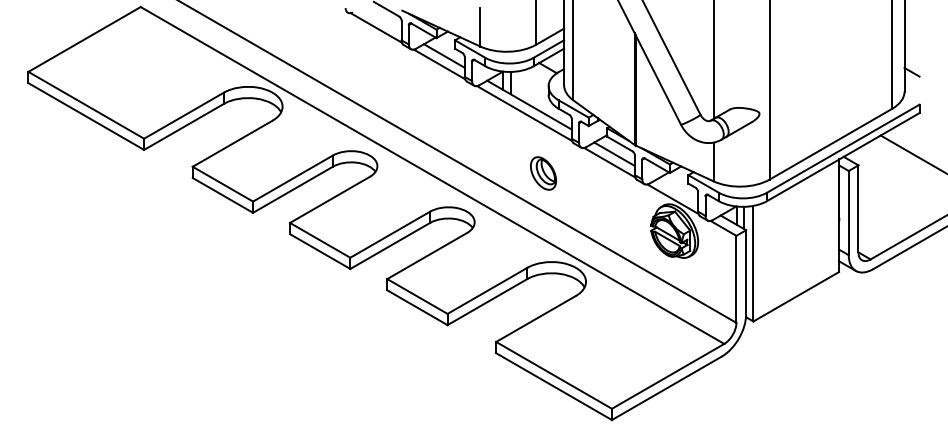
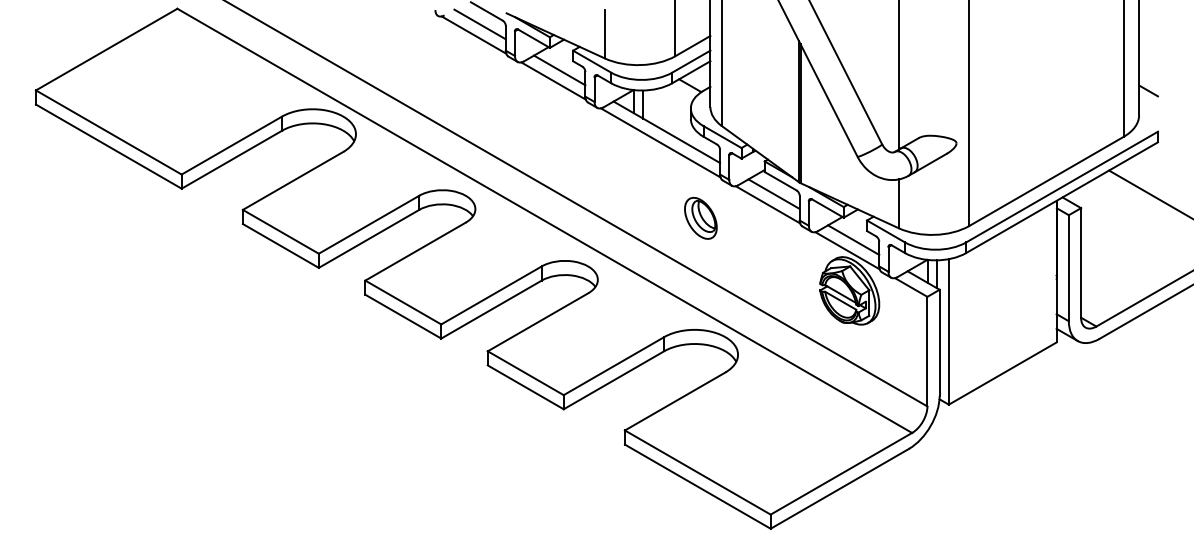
line: (380, 19) -> (479, 24), added
part: (543, 173) -> (700, 218), moved
line: (677, 190) -> (853, 239), added

